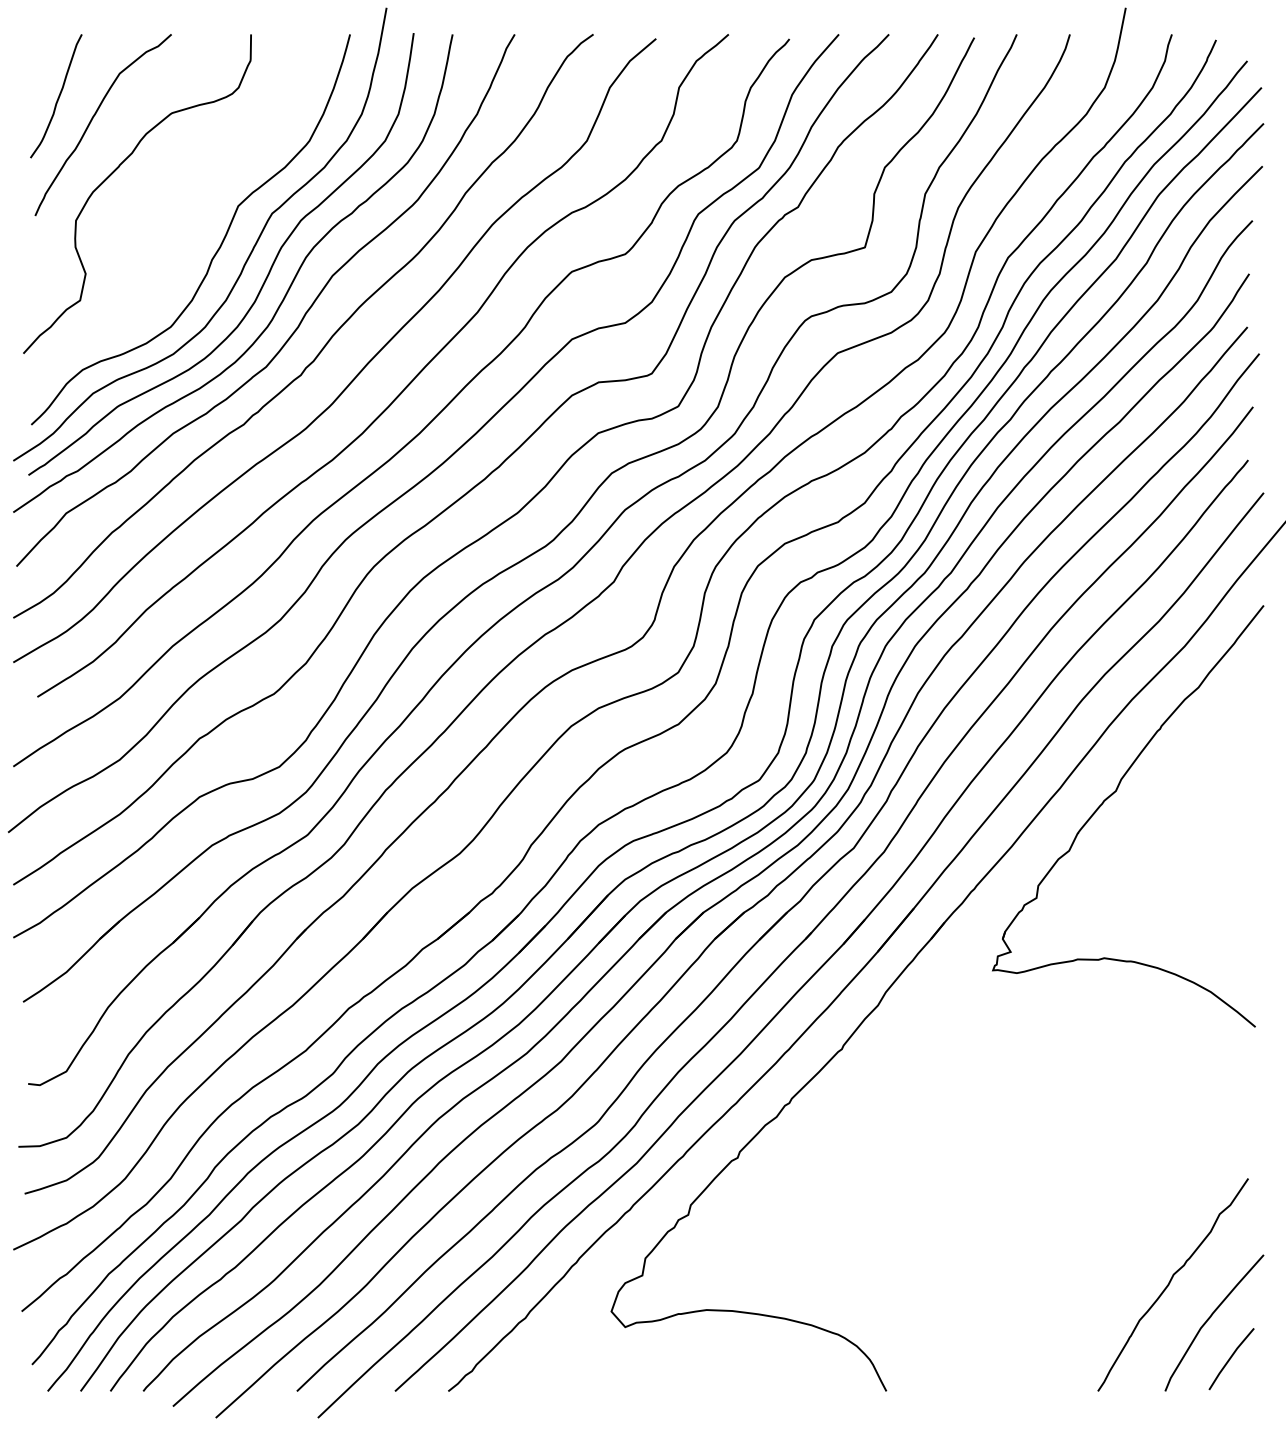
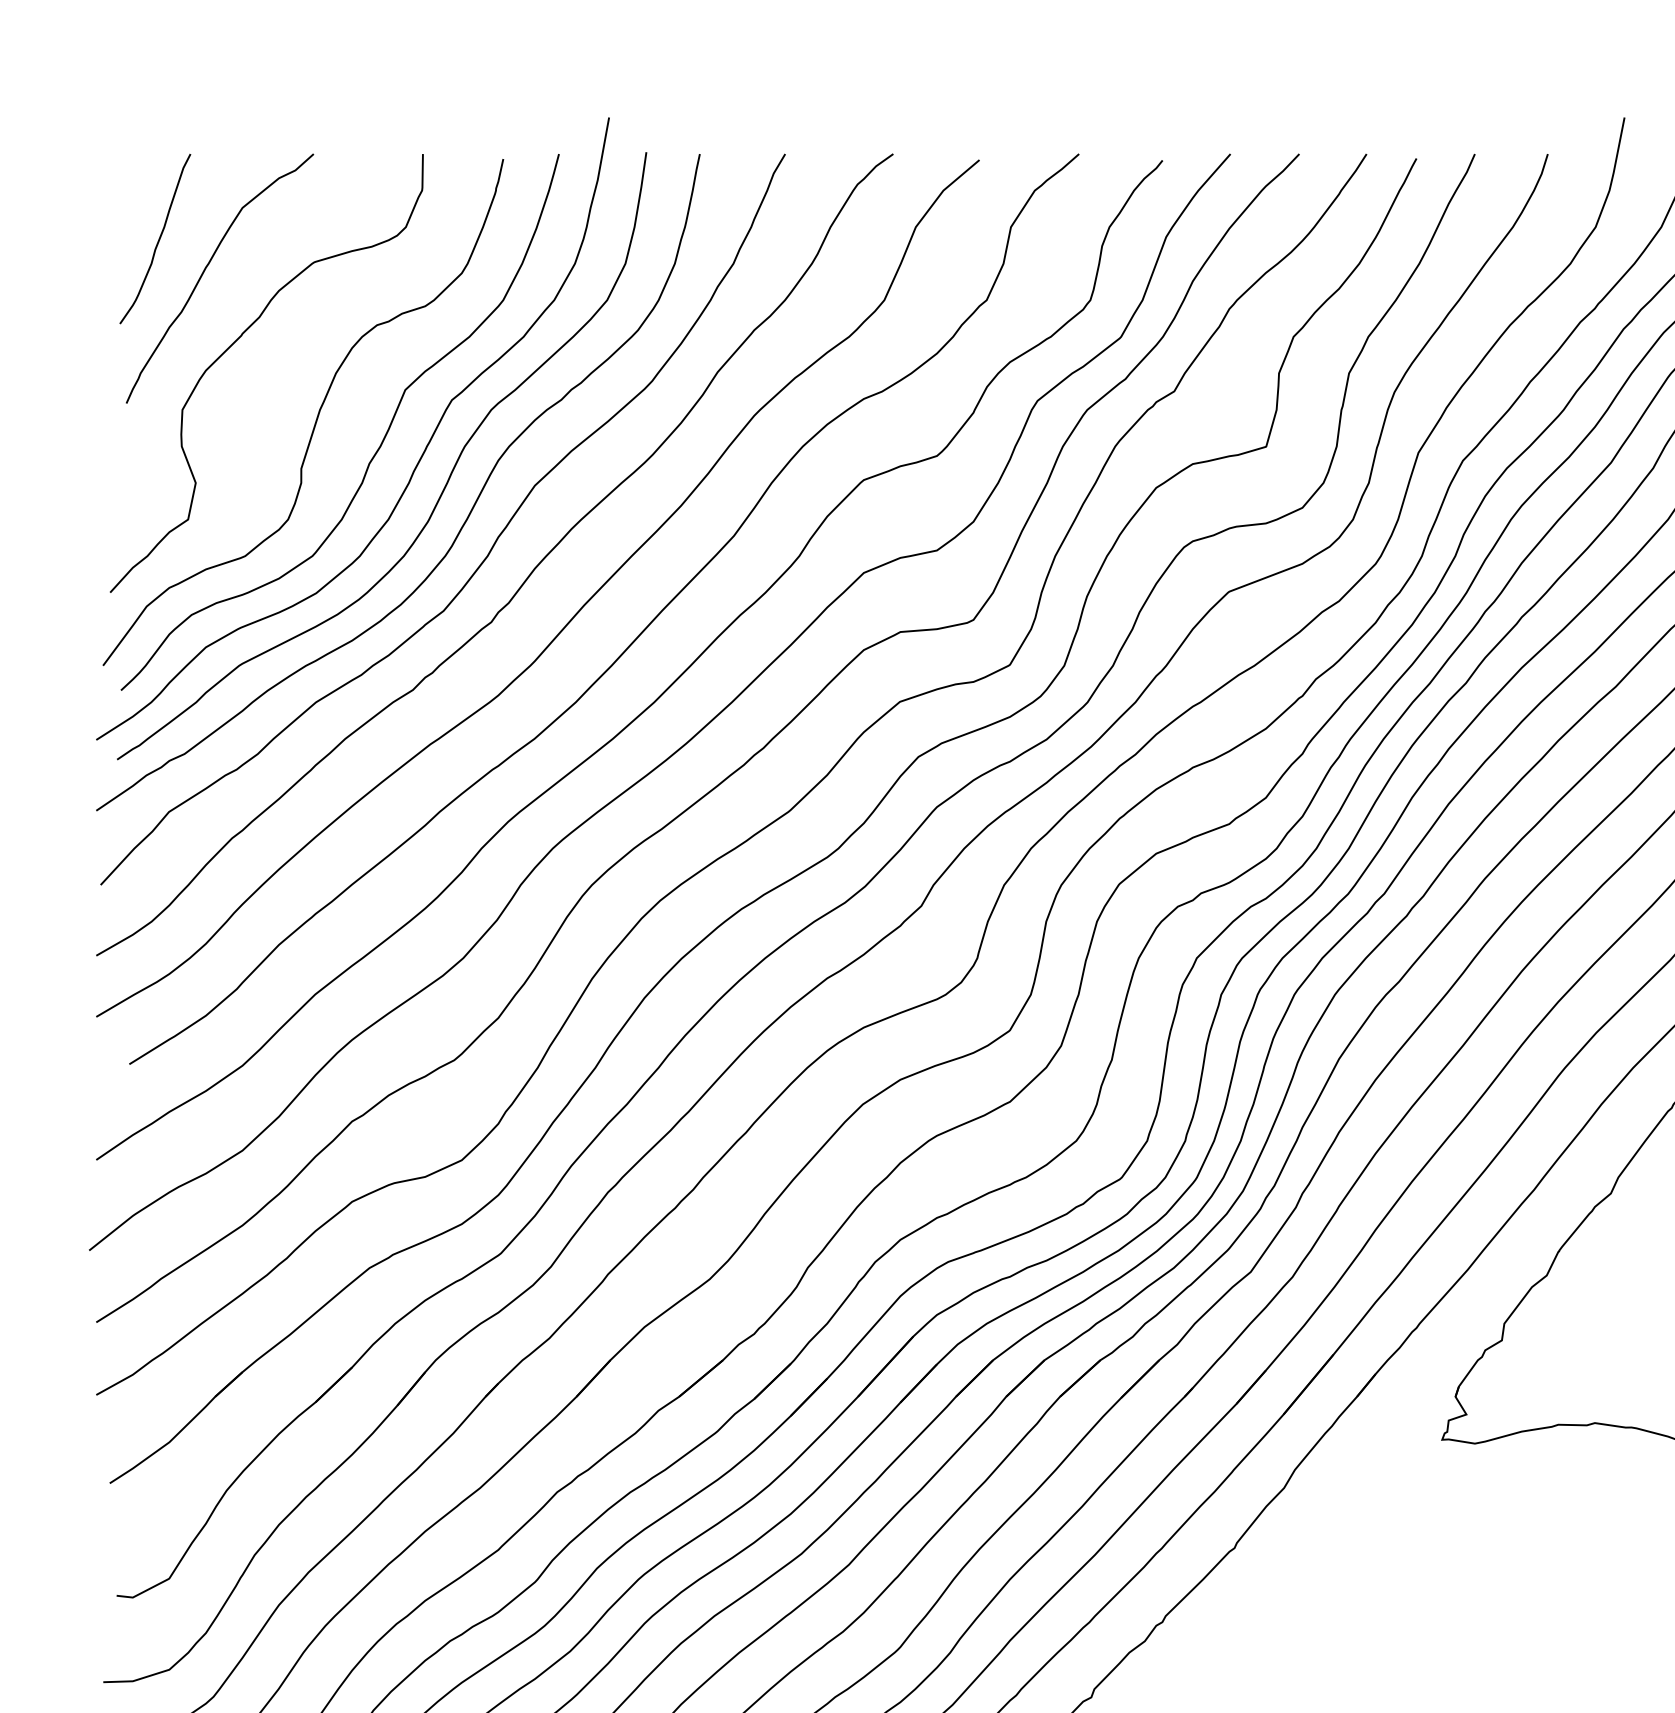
curve: (173, 225) -> (316, 416), added

